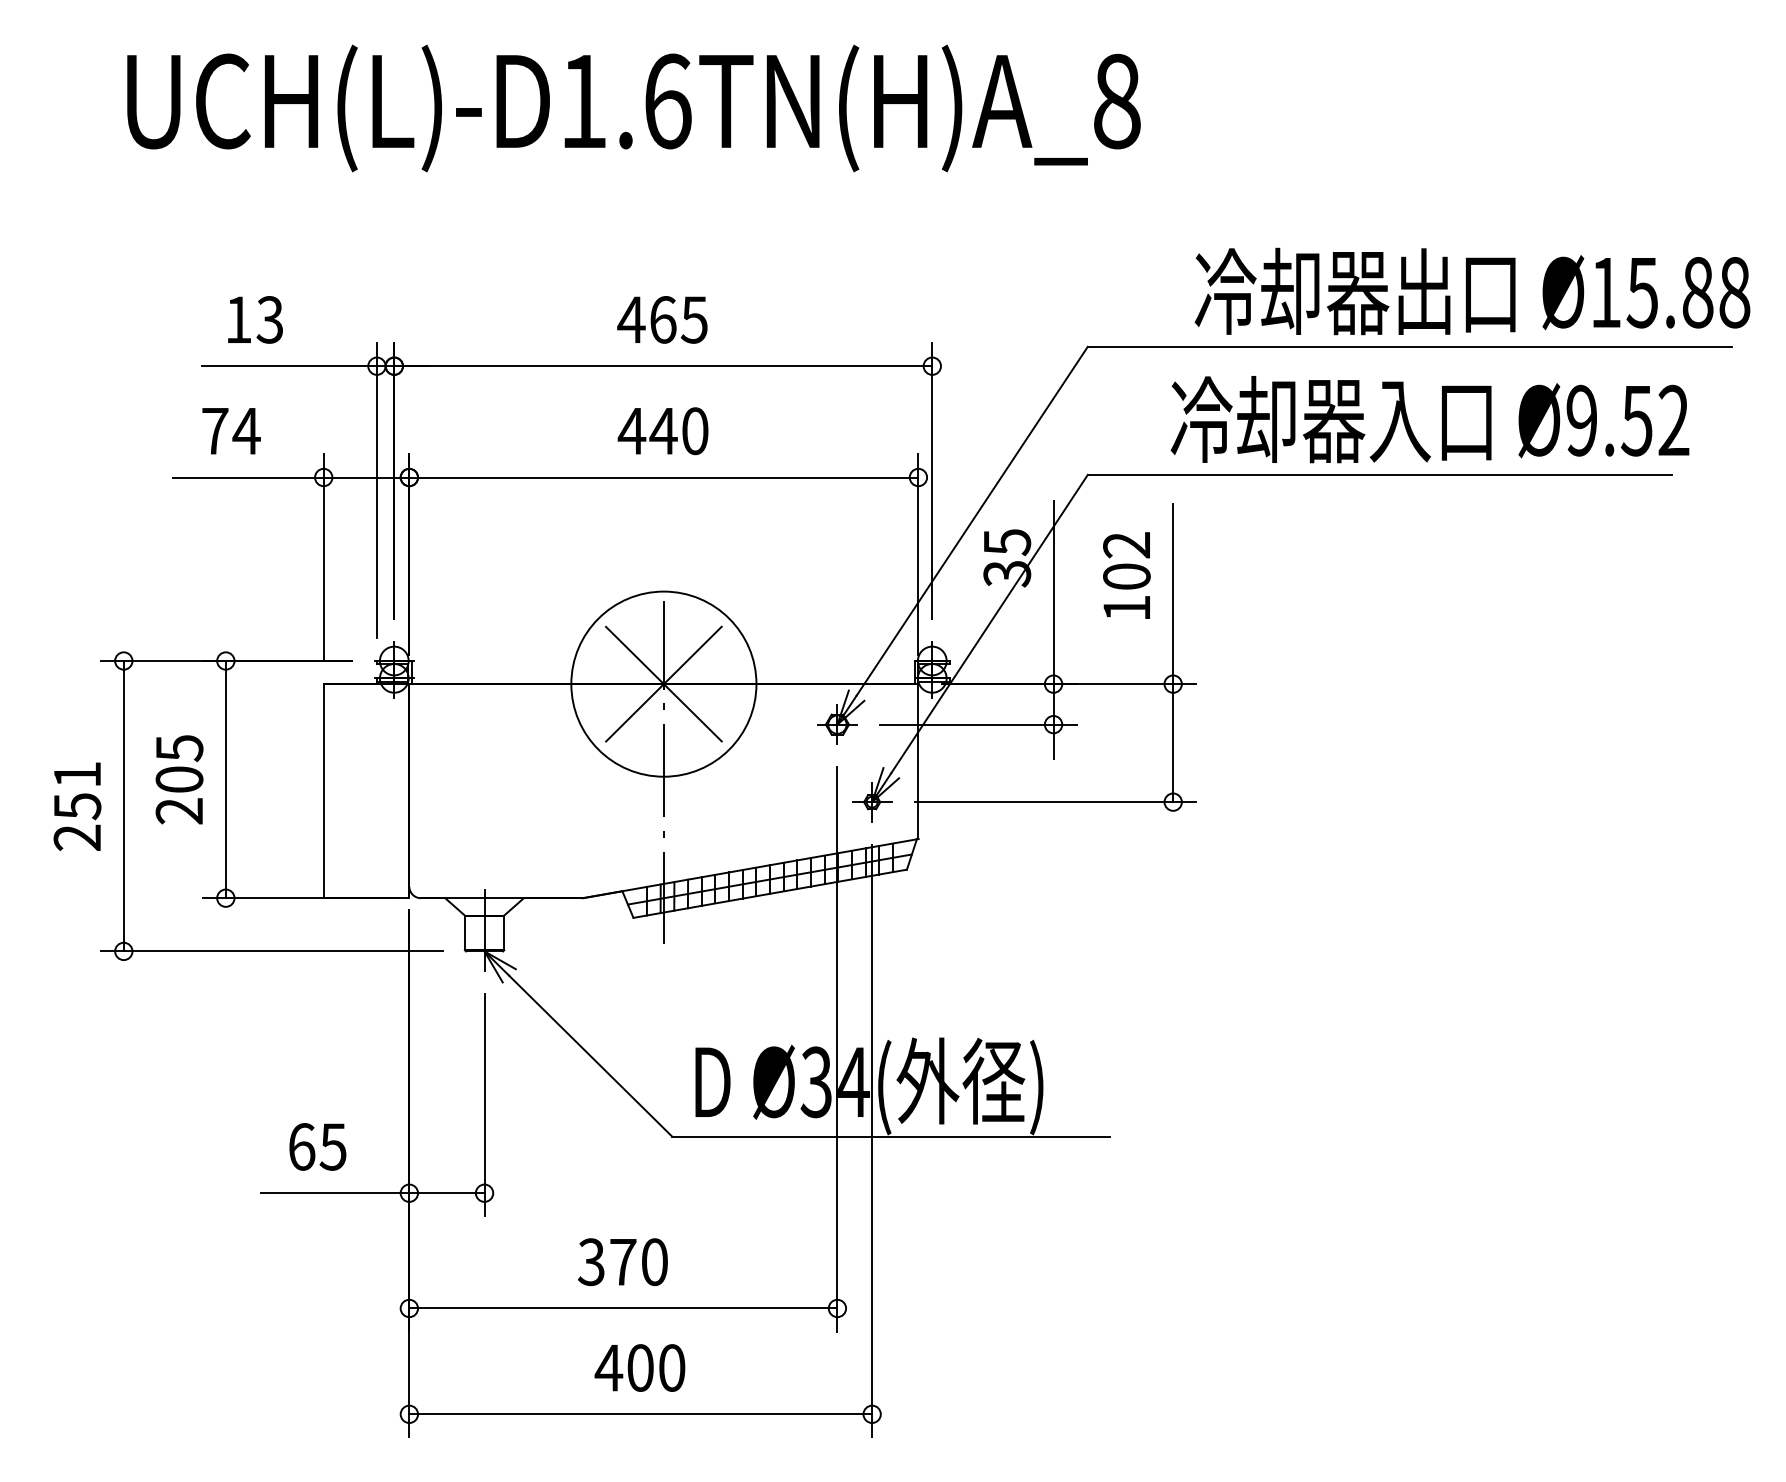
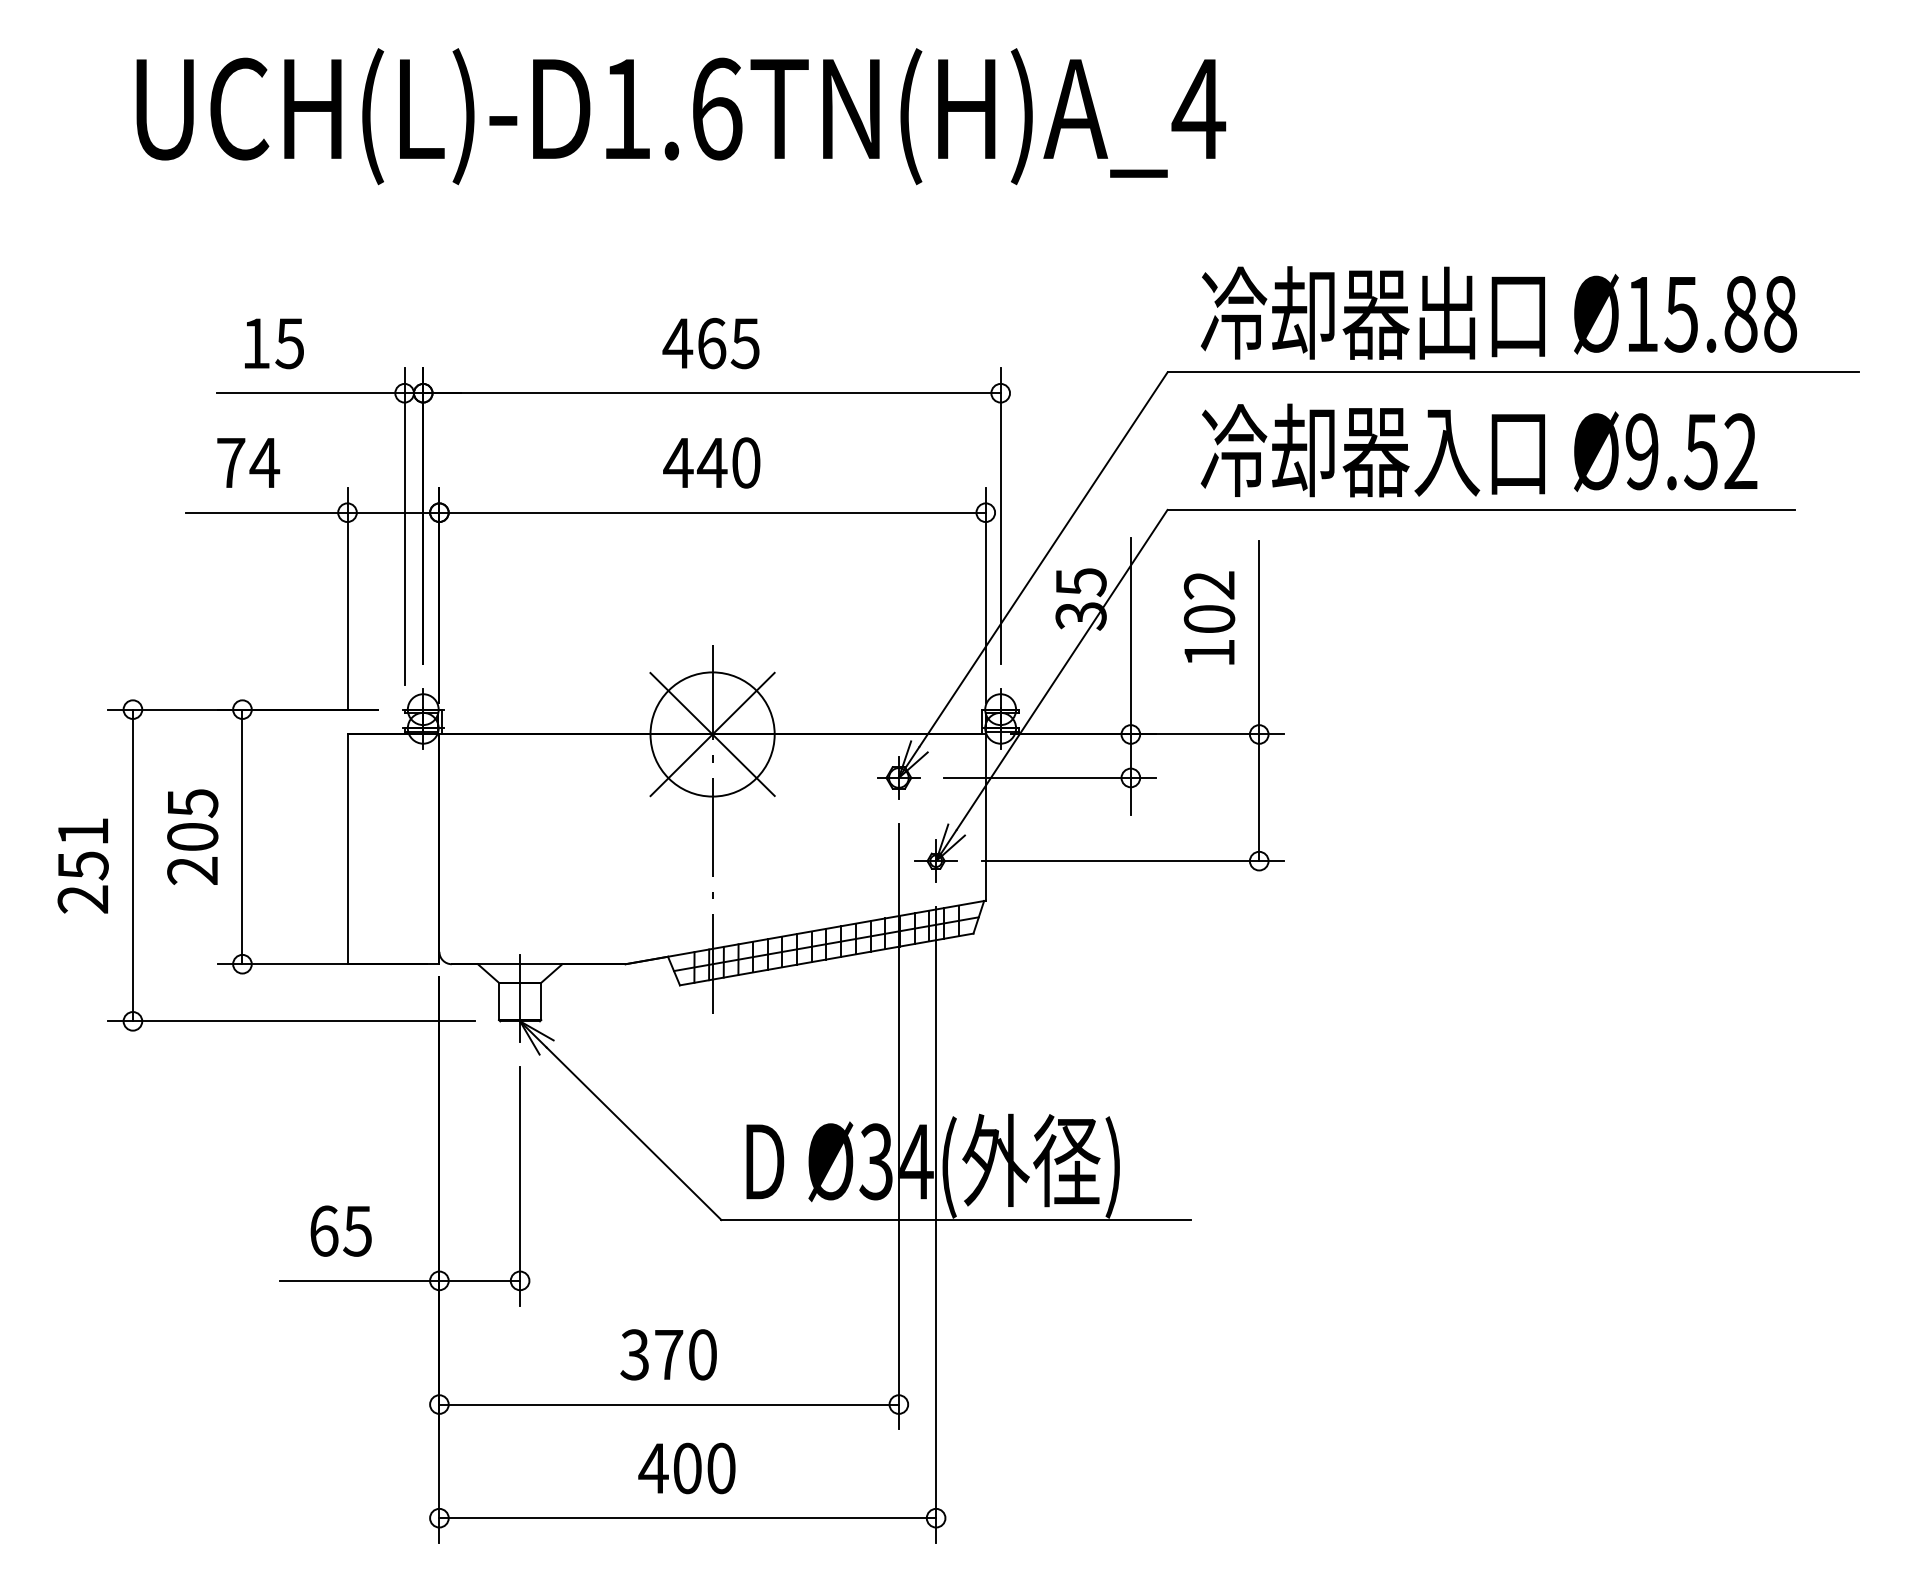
text: (1116, 101) -> (1198, 109), UCH(L)-D1.6TN(H)A_8 -> UCH(L)-D1.6TN(H)A_4
text: (1472, 291) -> (1498, 313), moved
text: (269, 319) -> (289, 343), 13 -> 15
text: (1429, 419) -> (1478, 450), moved
circle: (663, 684) -> (712, 734), size x0.62

